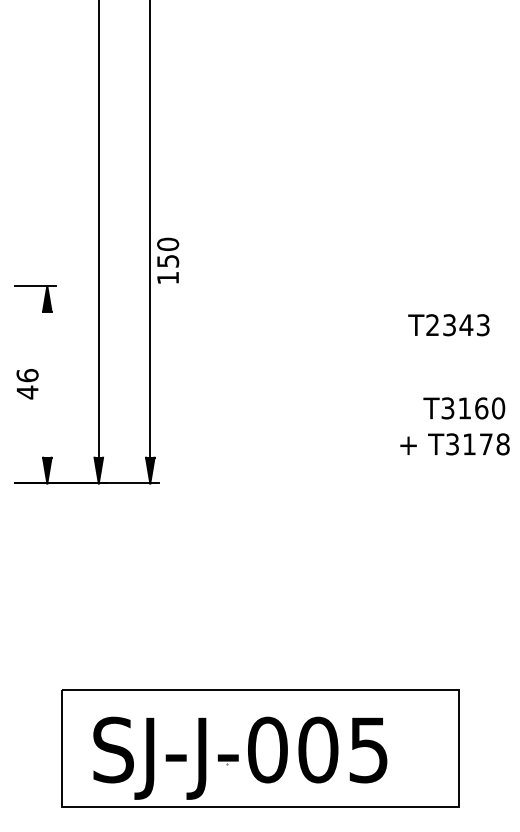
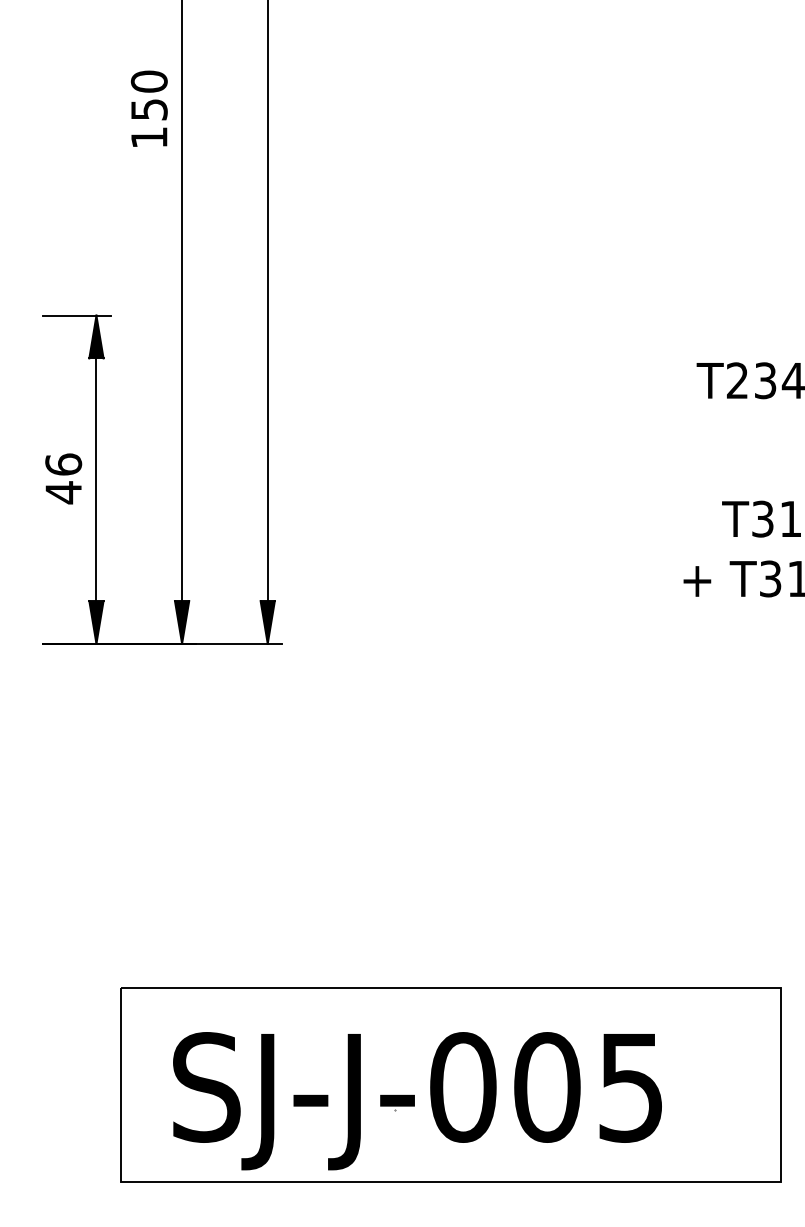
text: (168, 260) -> (149, 108), moved
line: (47, 384) -> (96, 479), added

